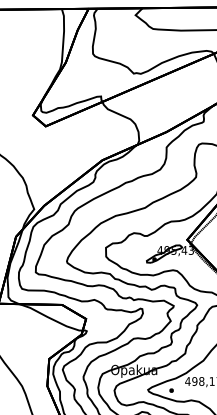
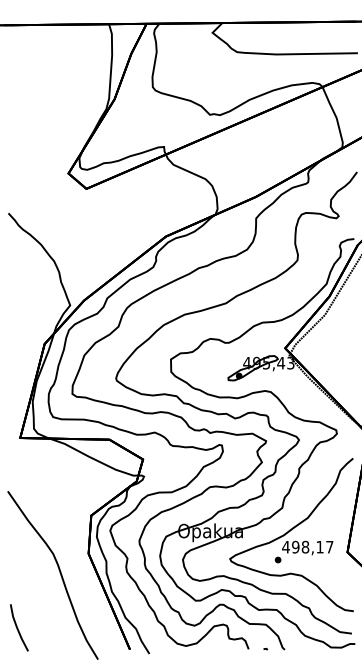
part: (171, 390) -> (277, 559), moved

